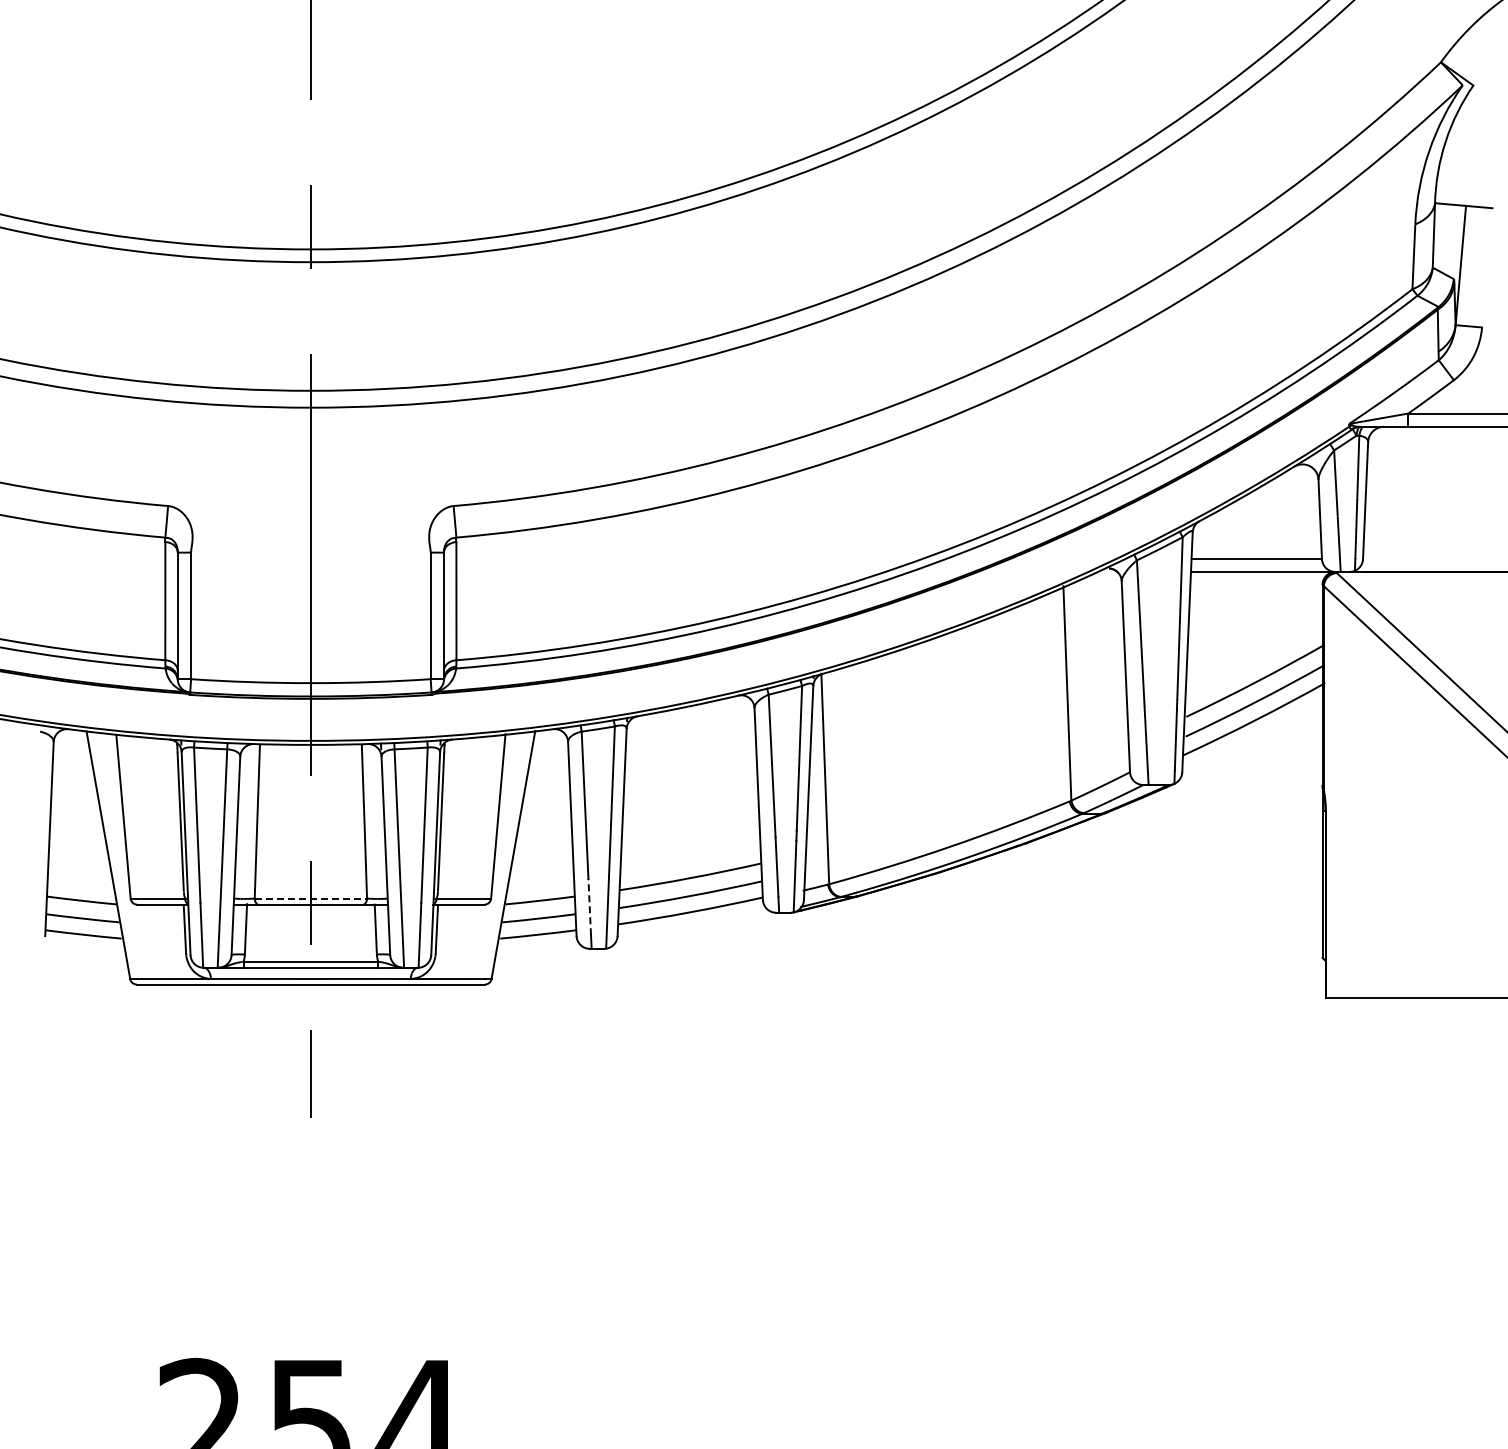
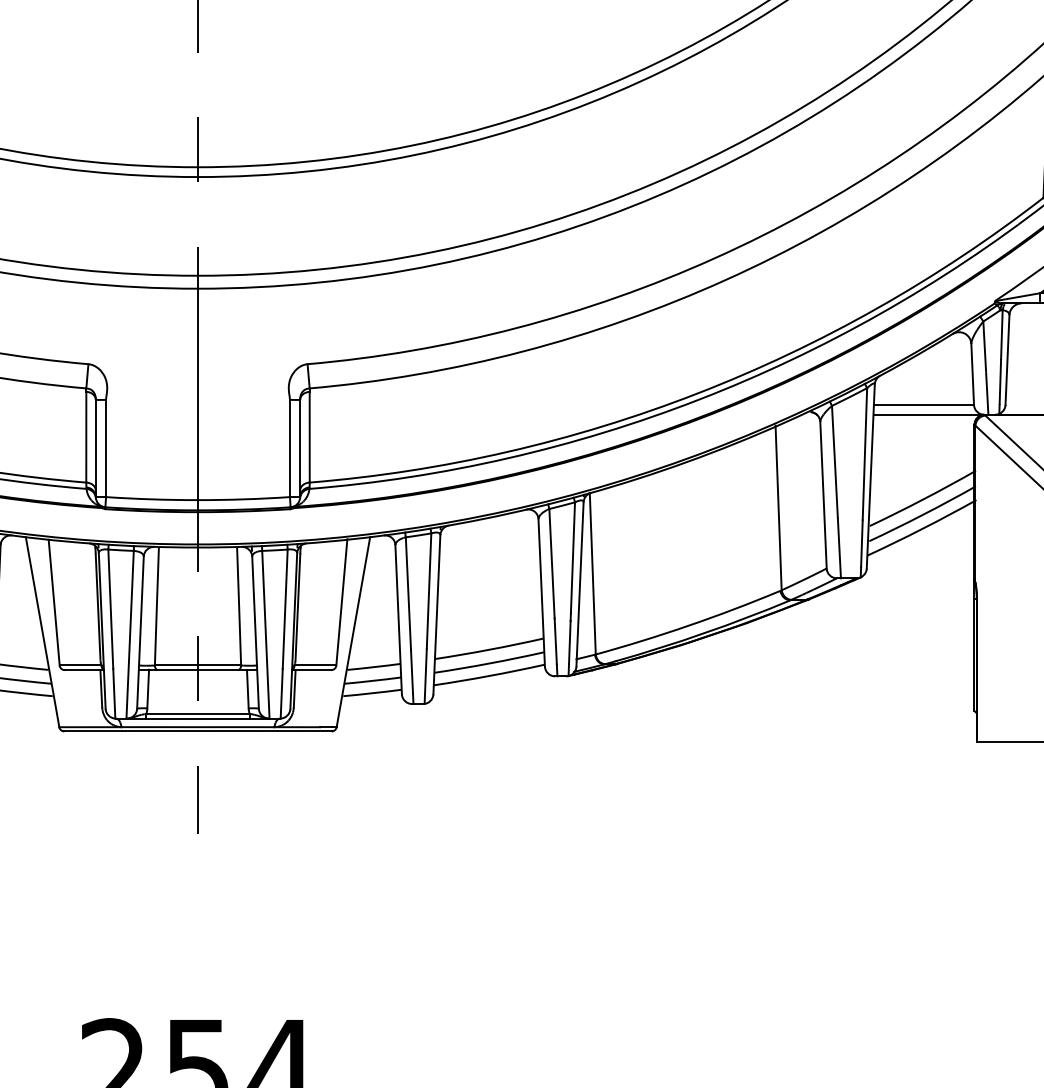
line: (311, 898) -> (198, 665), dashed -> solid
line: (589, 906) -> (411, 671), dashed -> solid

